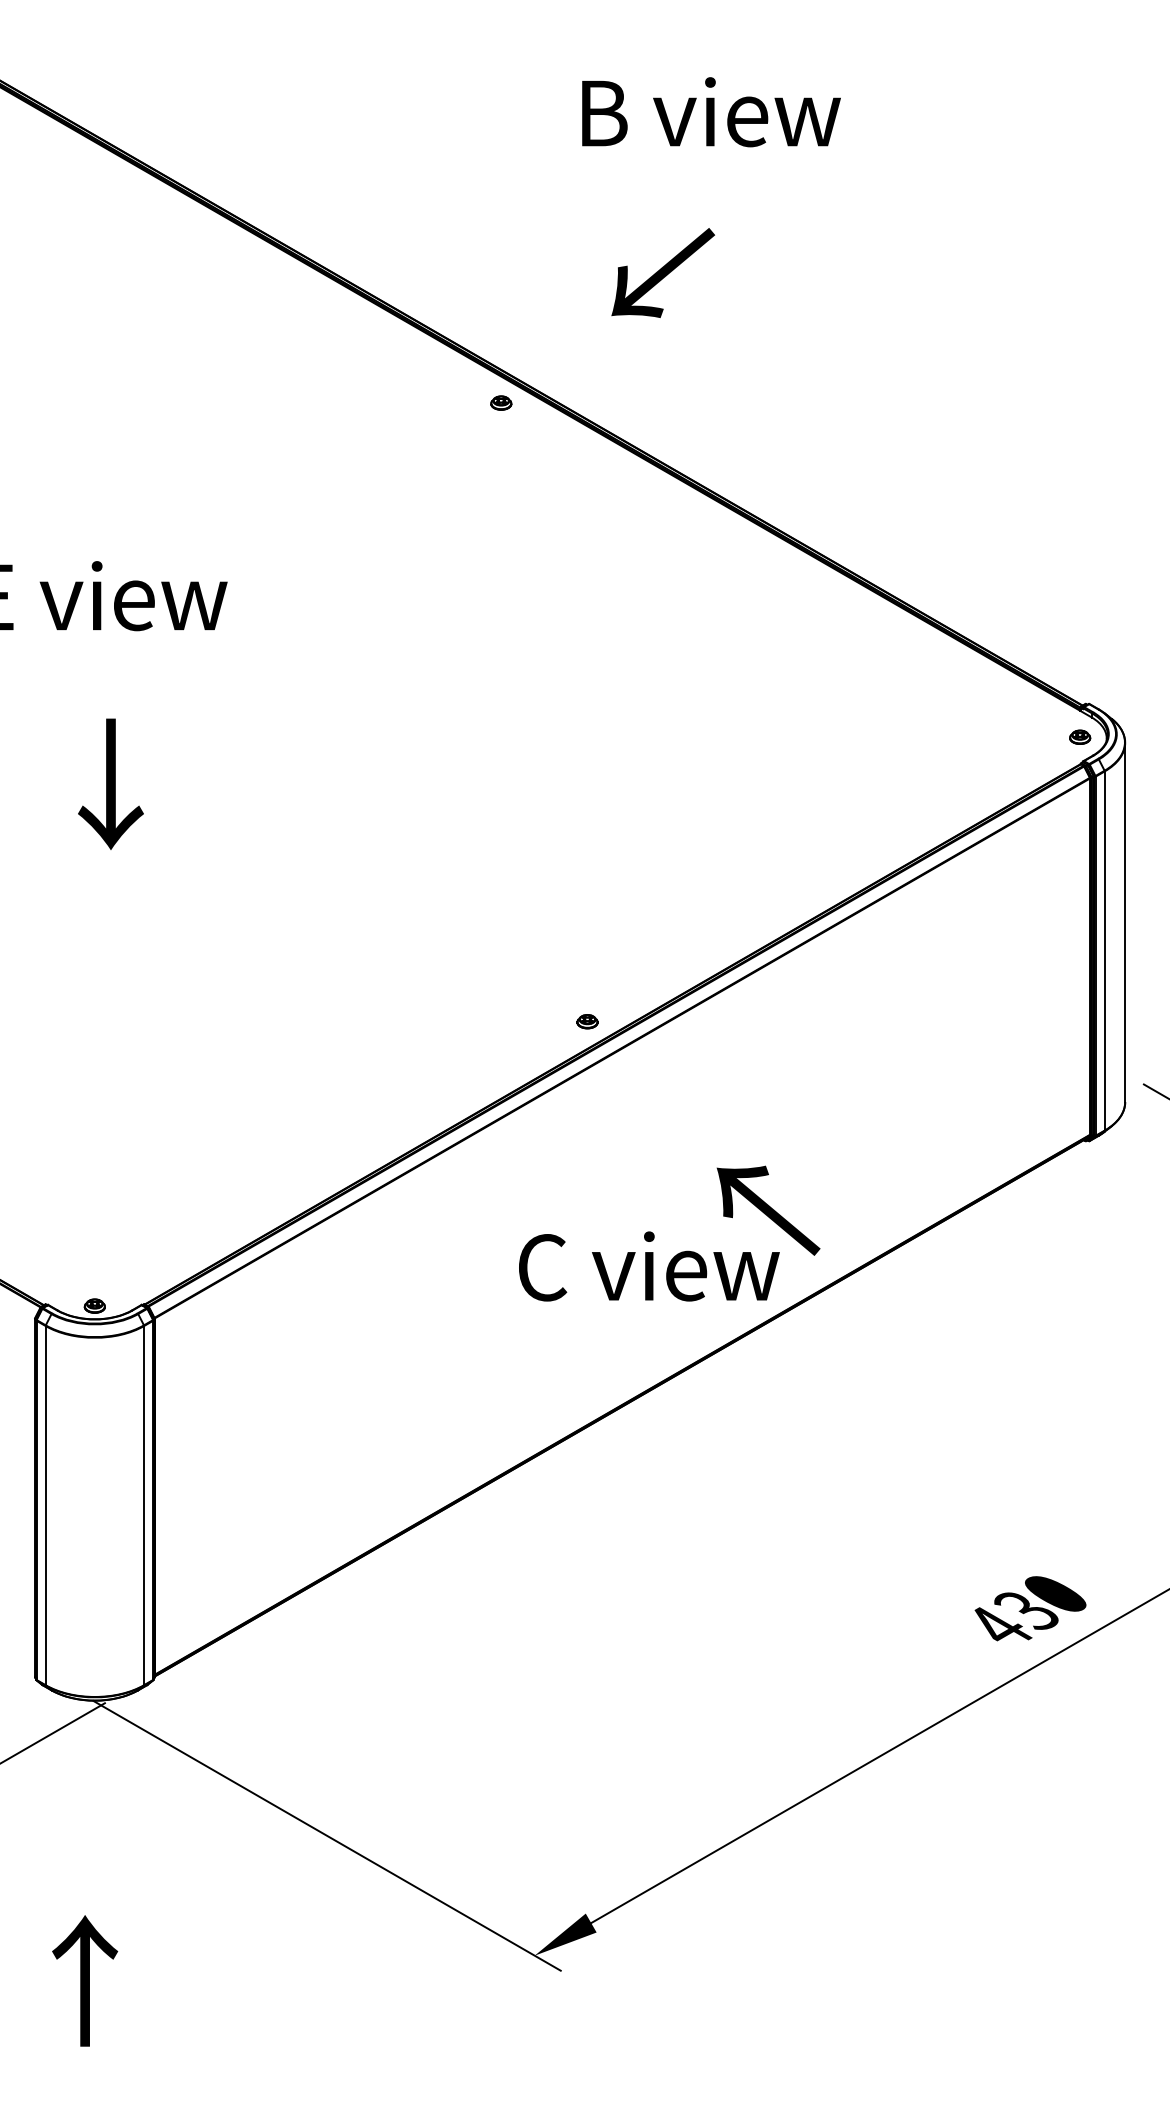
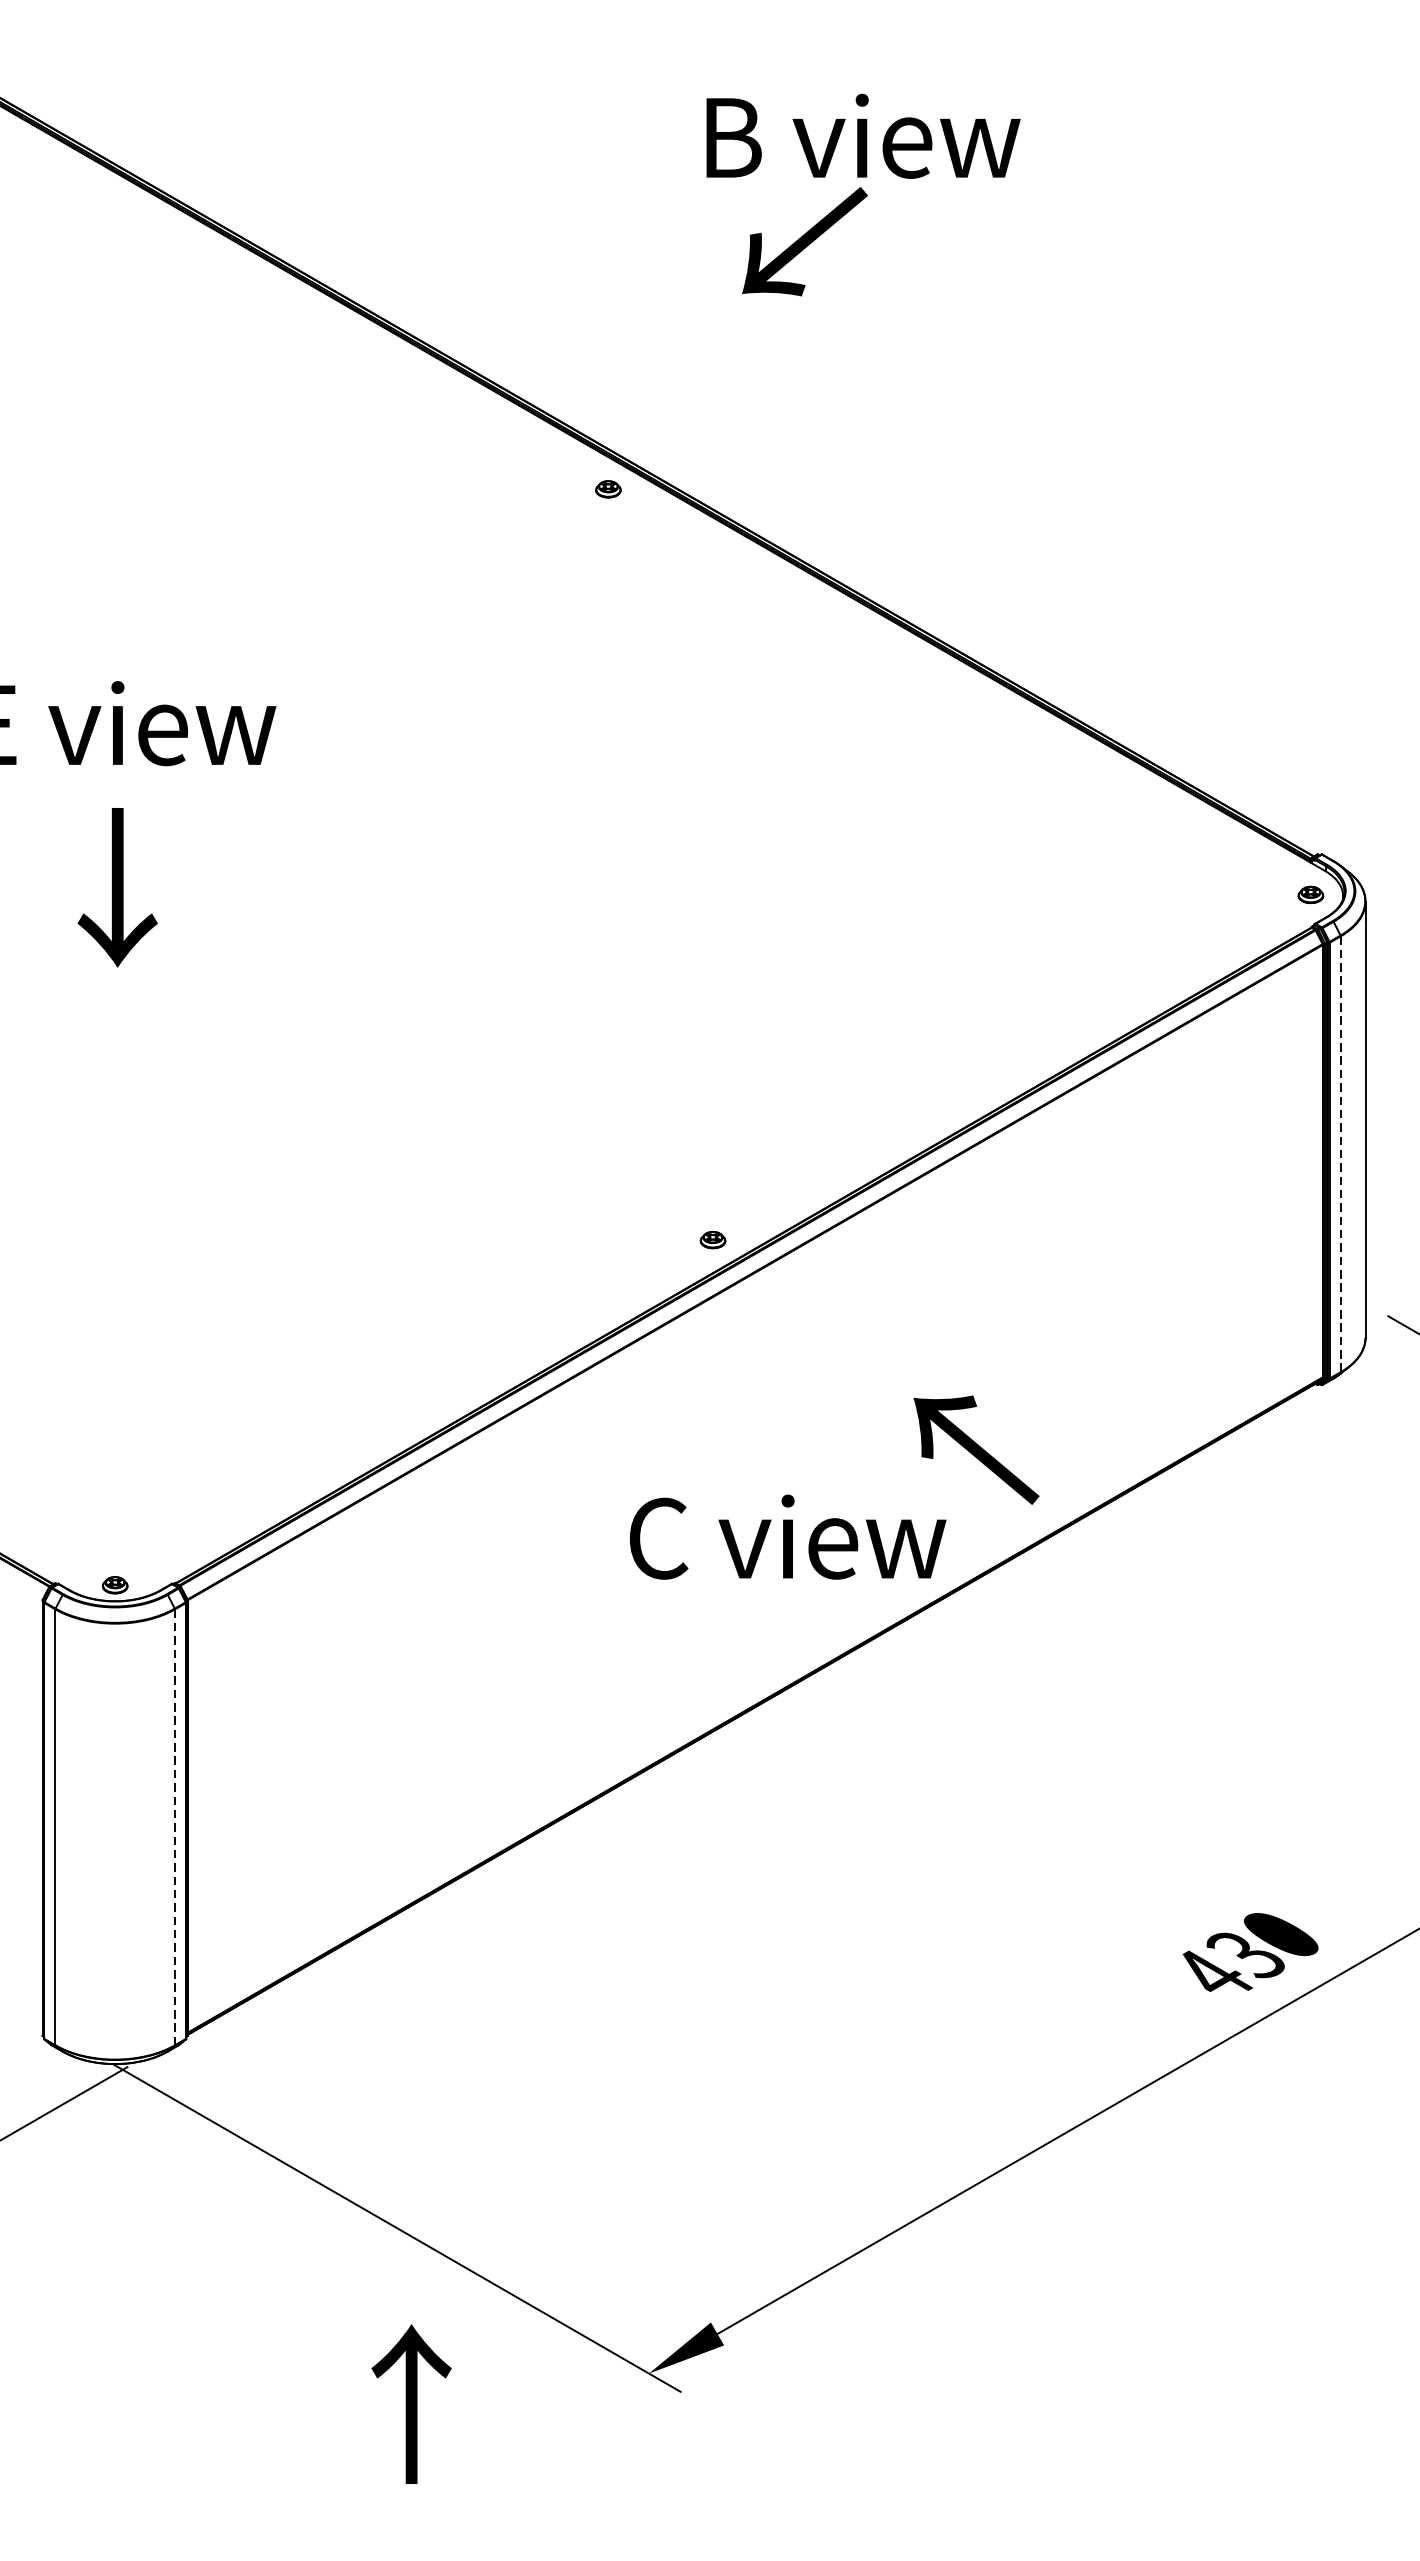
text: (662, 272) -> (804, 241), moved
text: (110, 783) -> (117, 886), moved
line: (1104, 950) -> (1340, 1153), solid -> dashed
text: (768, 1210) -> (976, 1449), moved
line: (144, 1505) -> (175, 1827), solid -> dashed
text: (85, 1980) -> (412, 2403), moved

